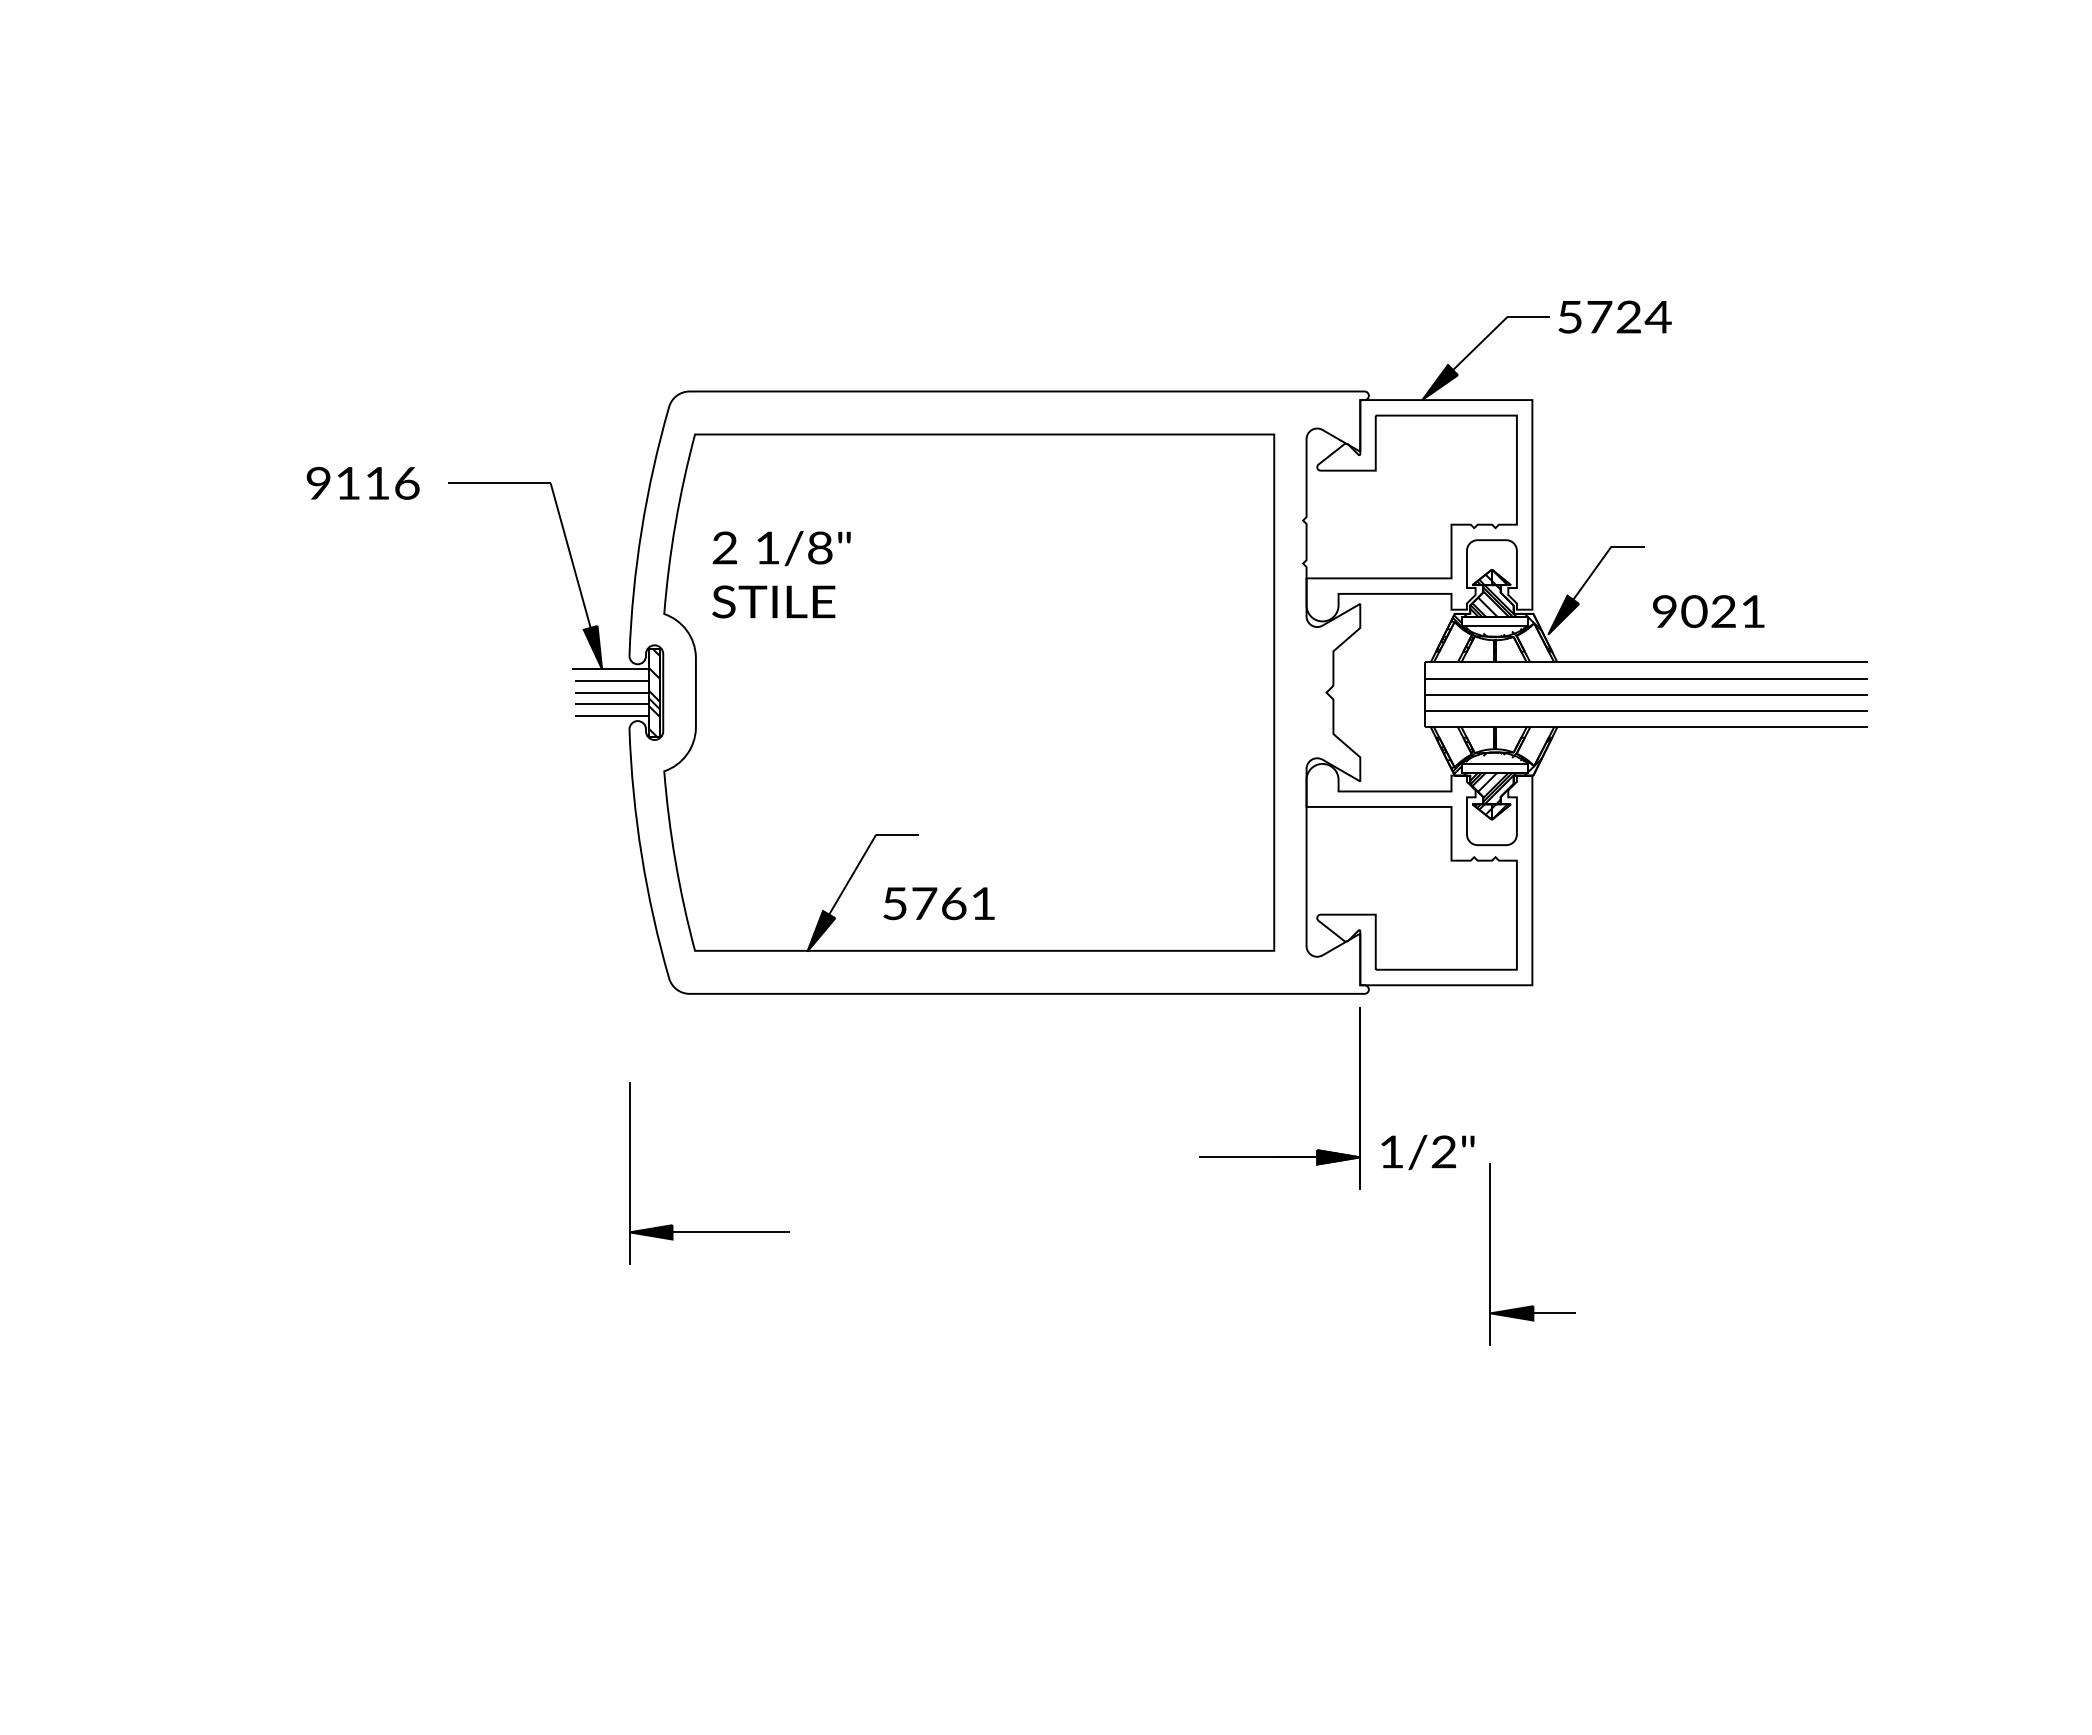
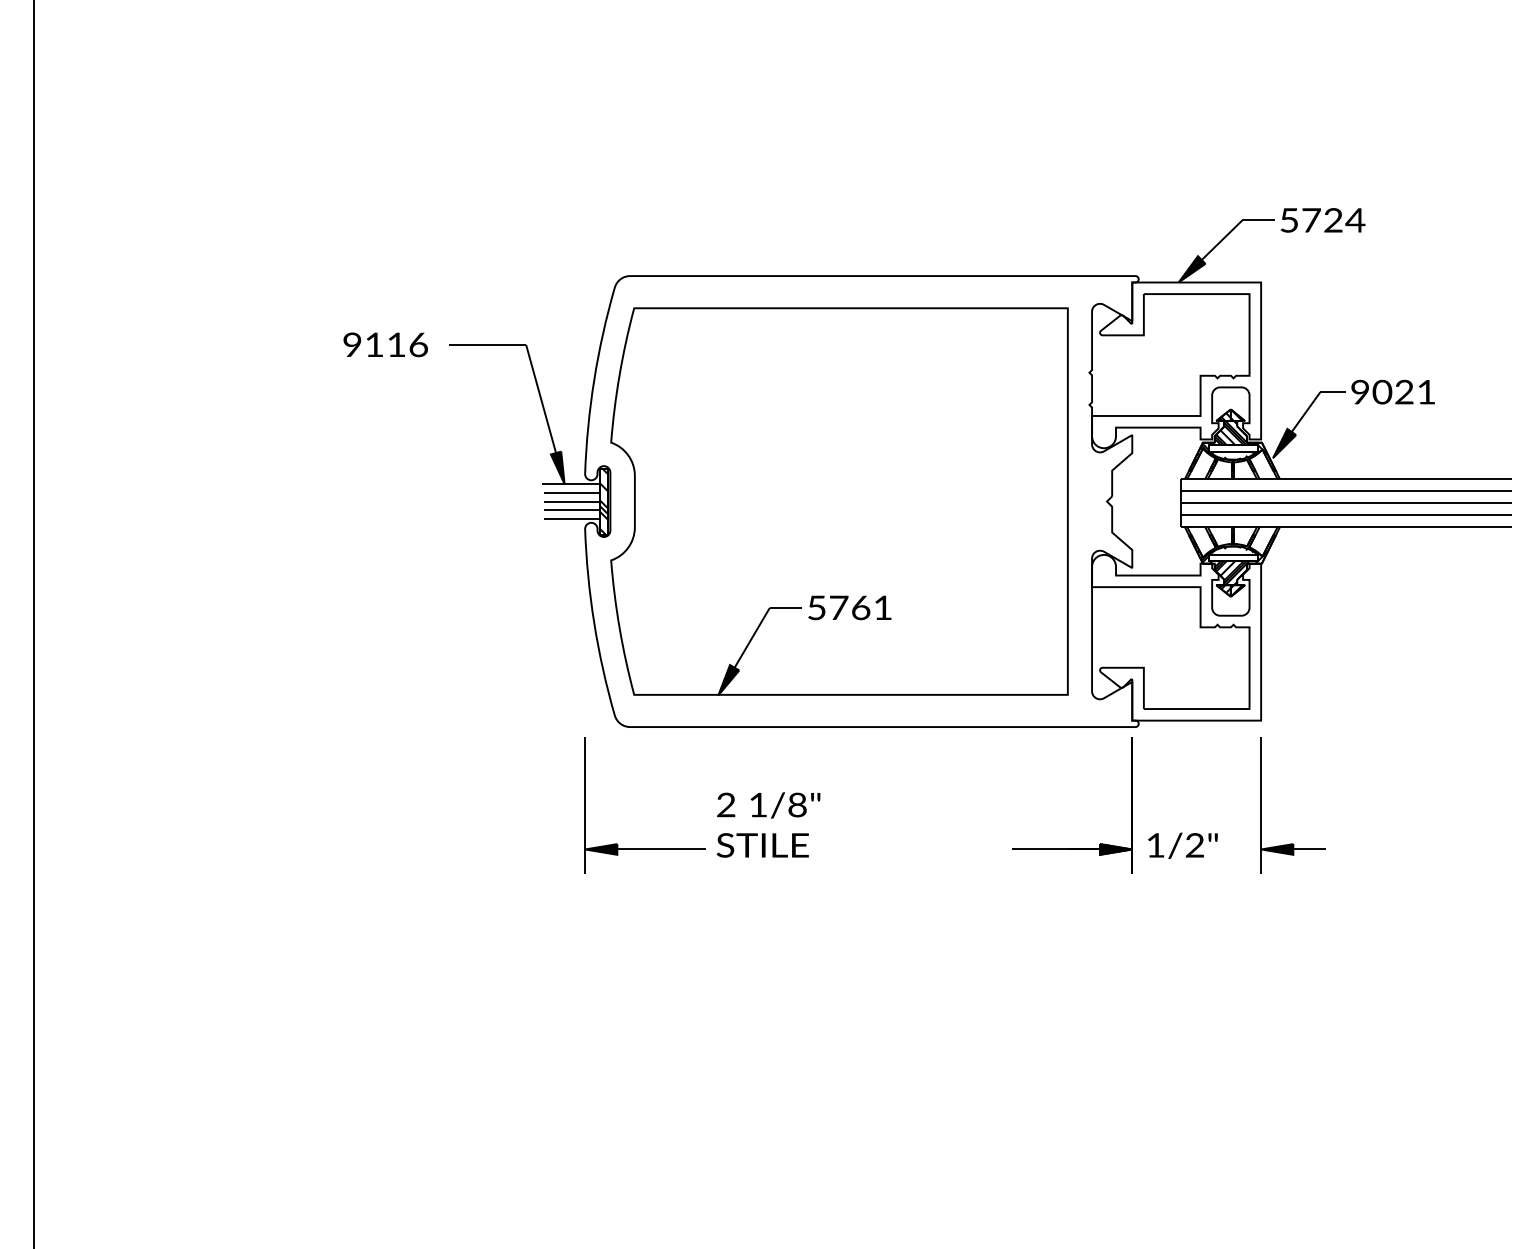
text: (781, 574) -> (768, 824), moved
text: (1708, 611) -> (1392, 392), moved
text: (938, 903) -> (849, 607), moved
part: (709, 1231) -> (645, 848), moved
part: (1490, 1254) -> (1261, 805), moved

